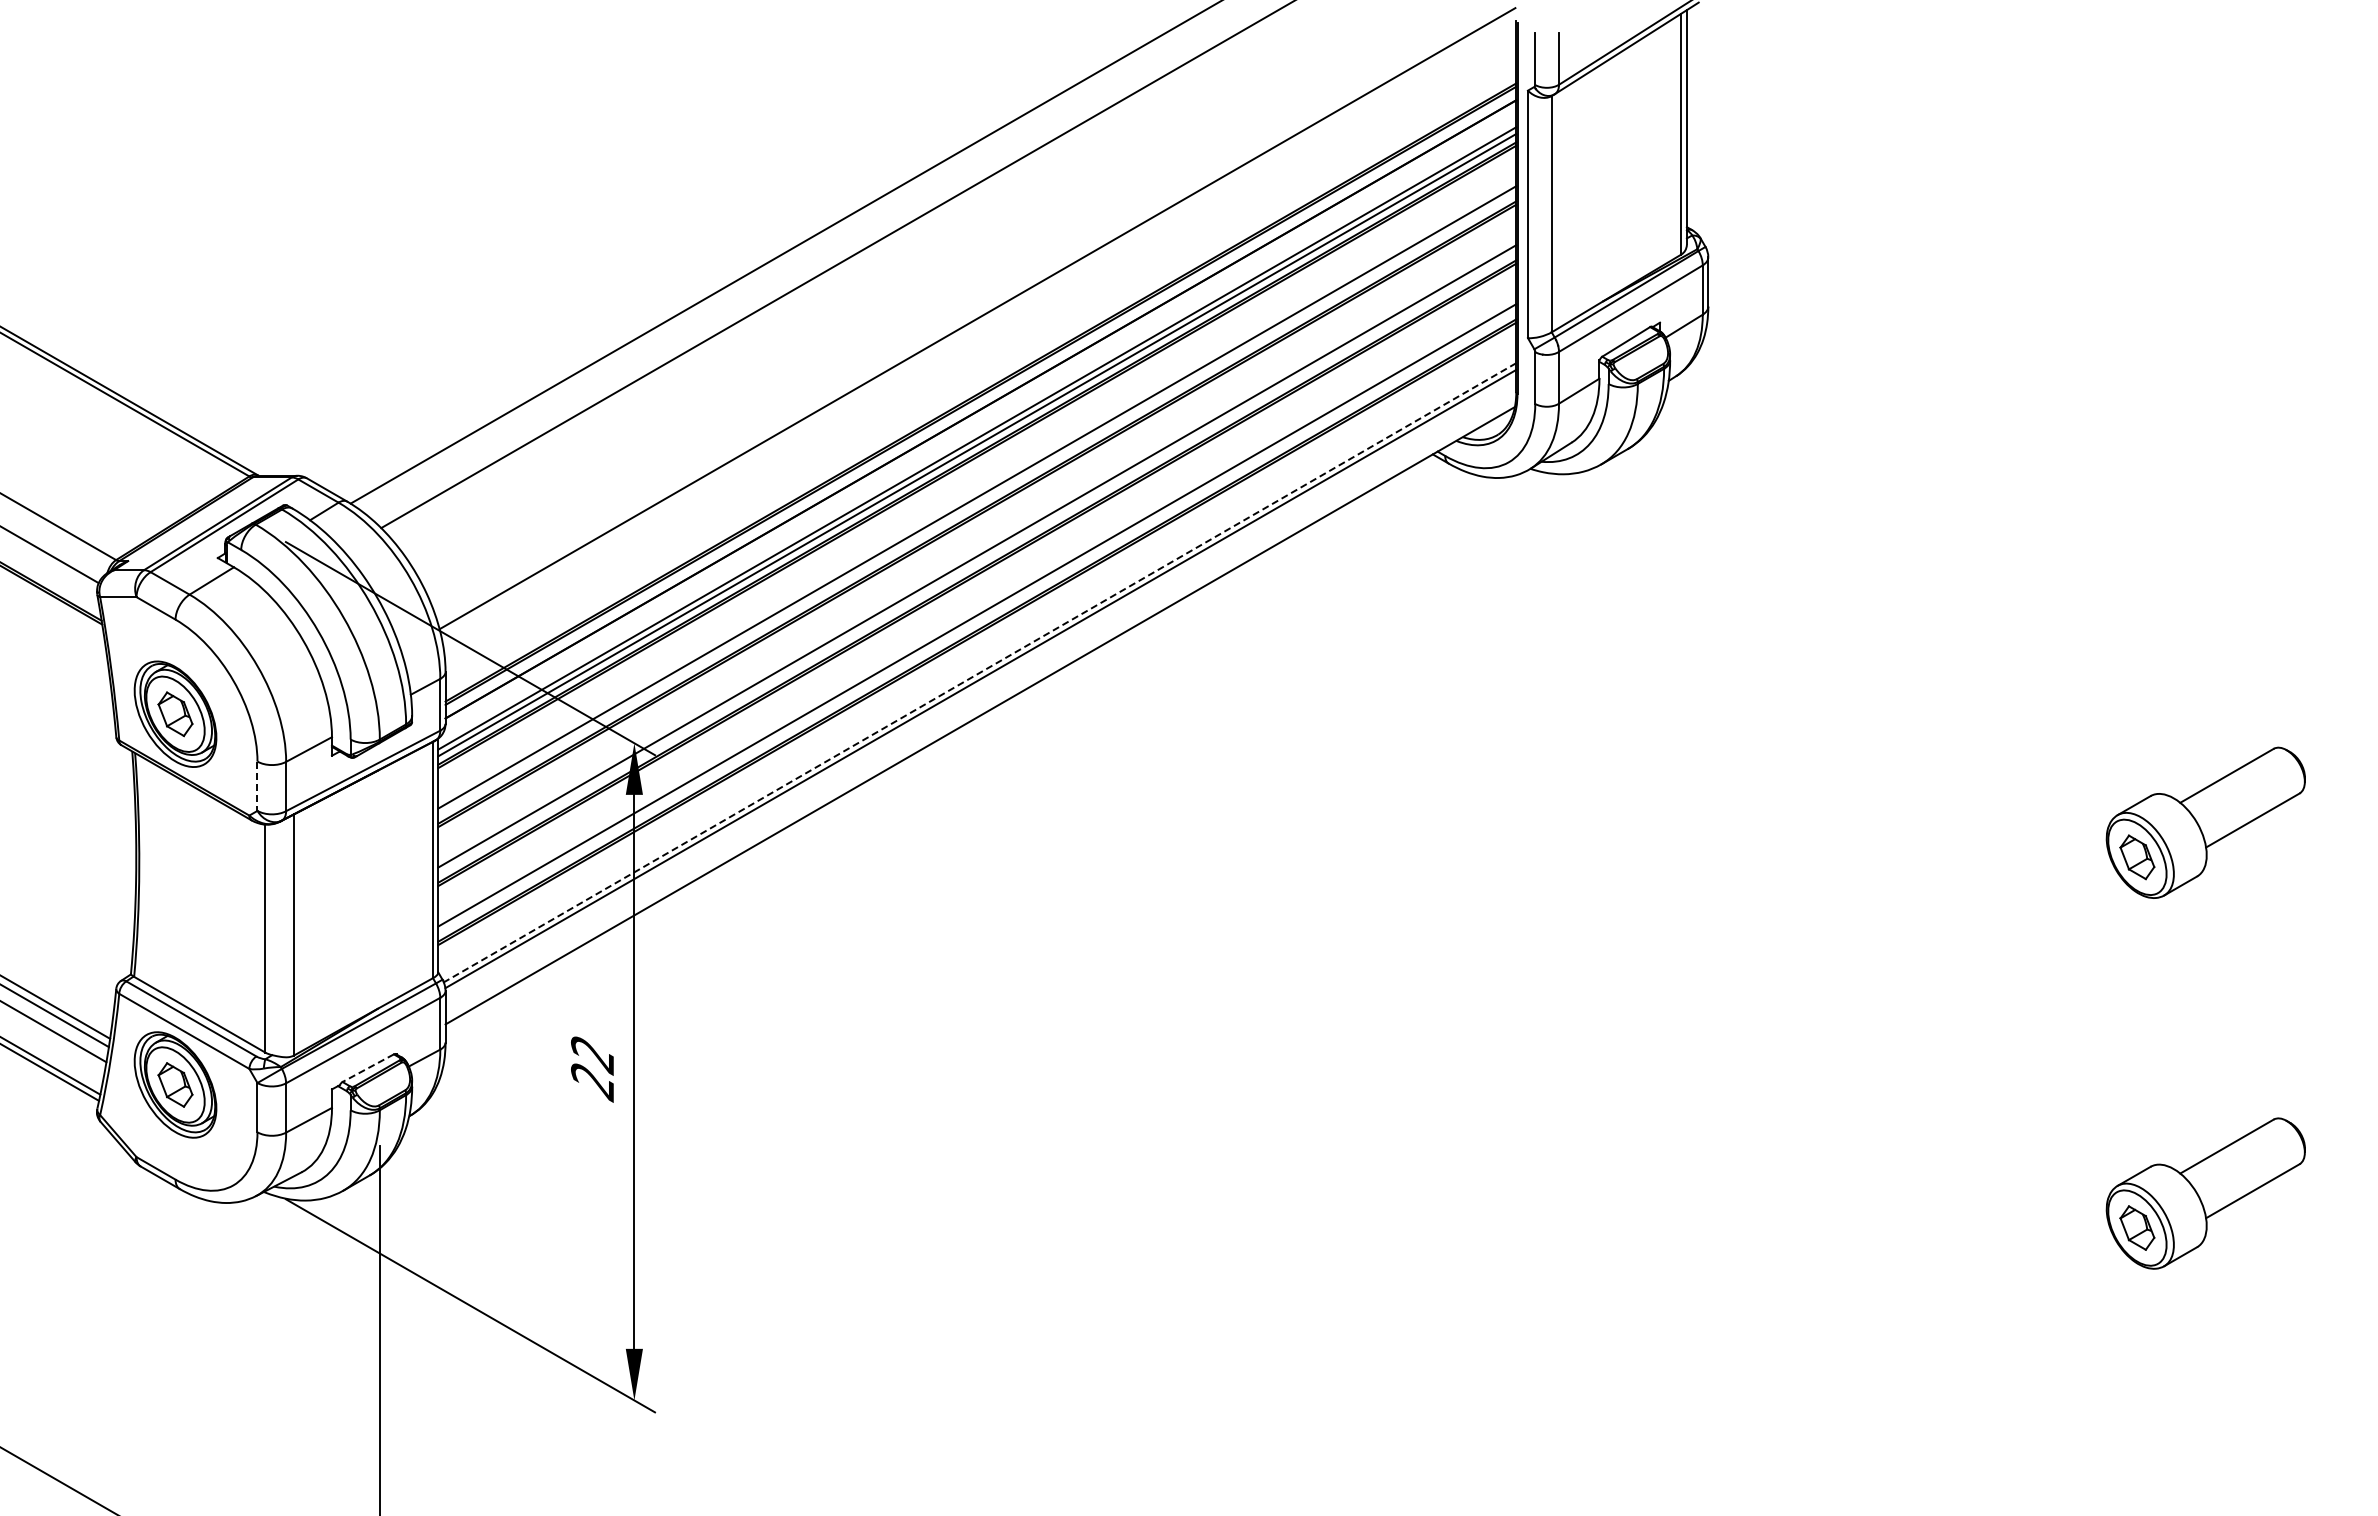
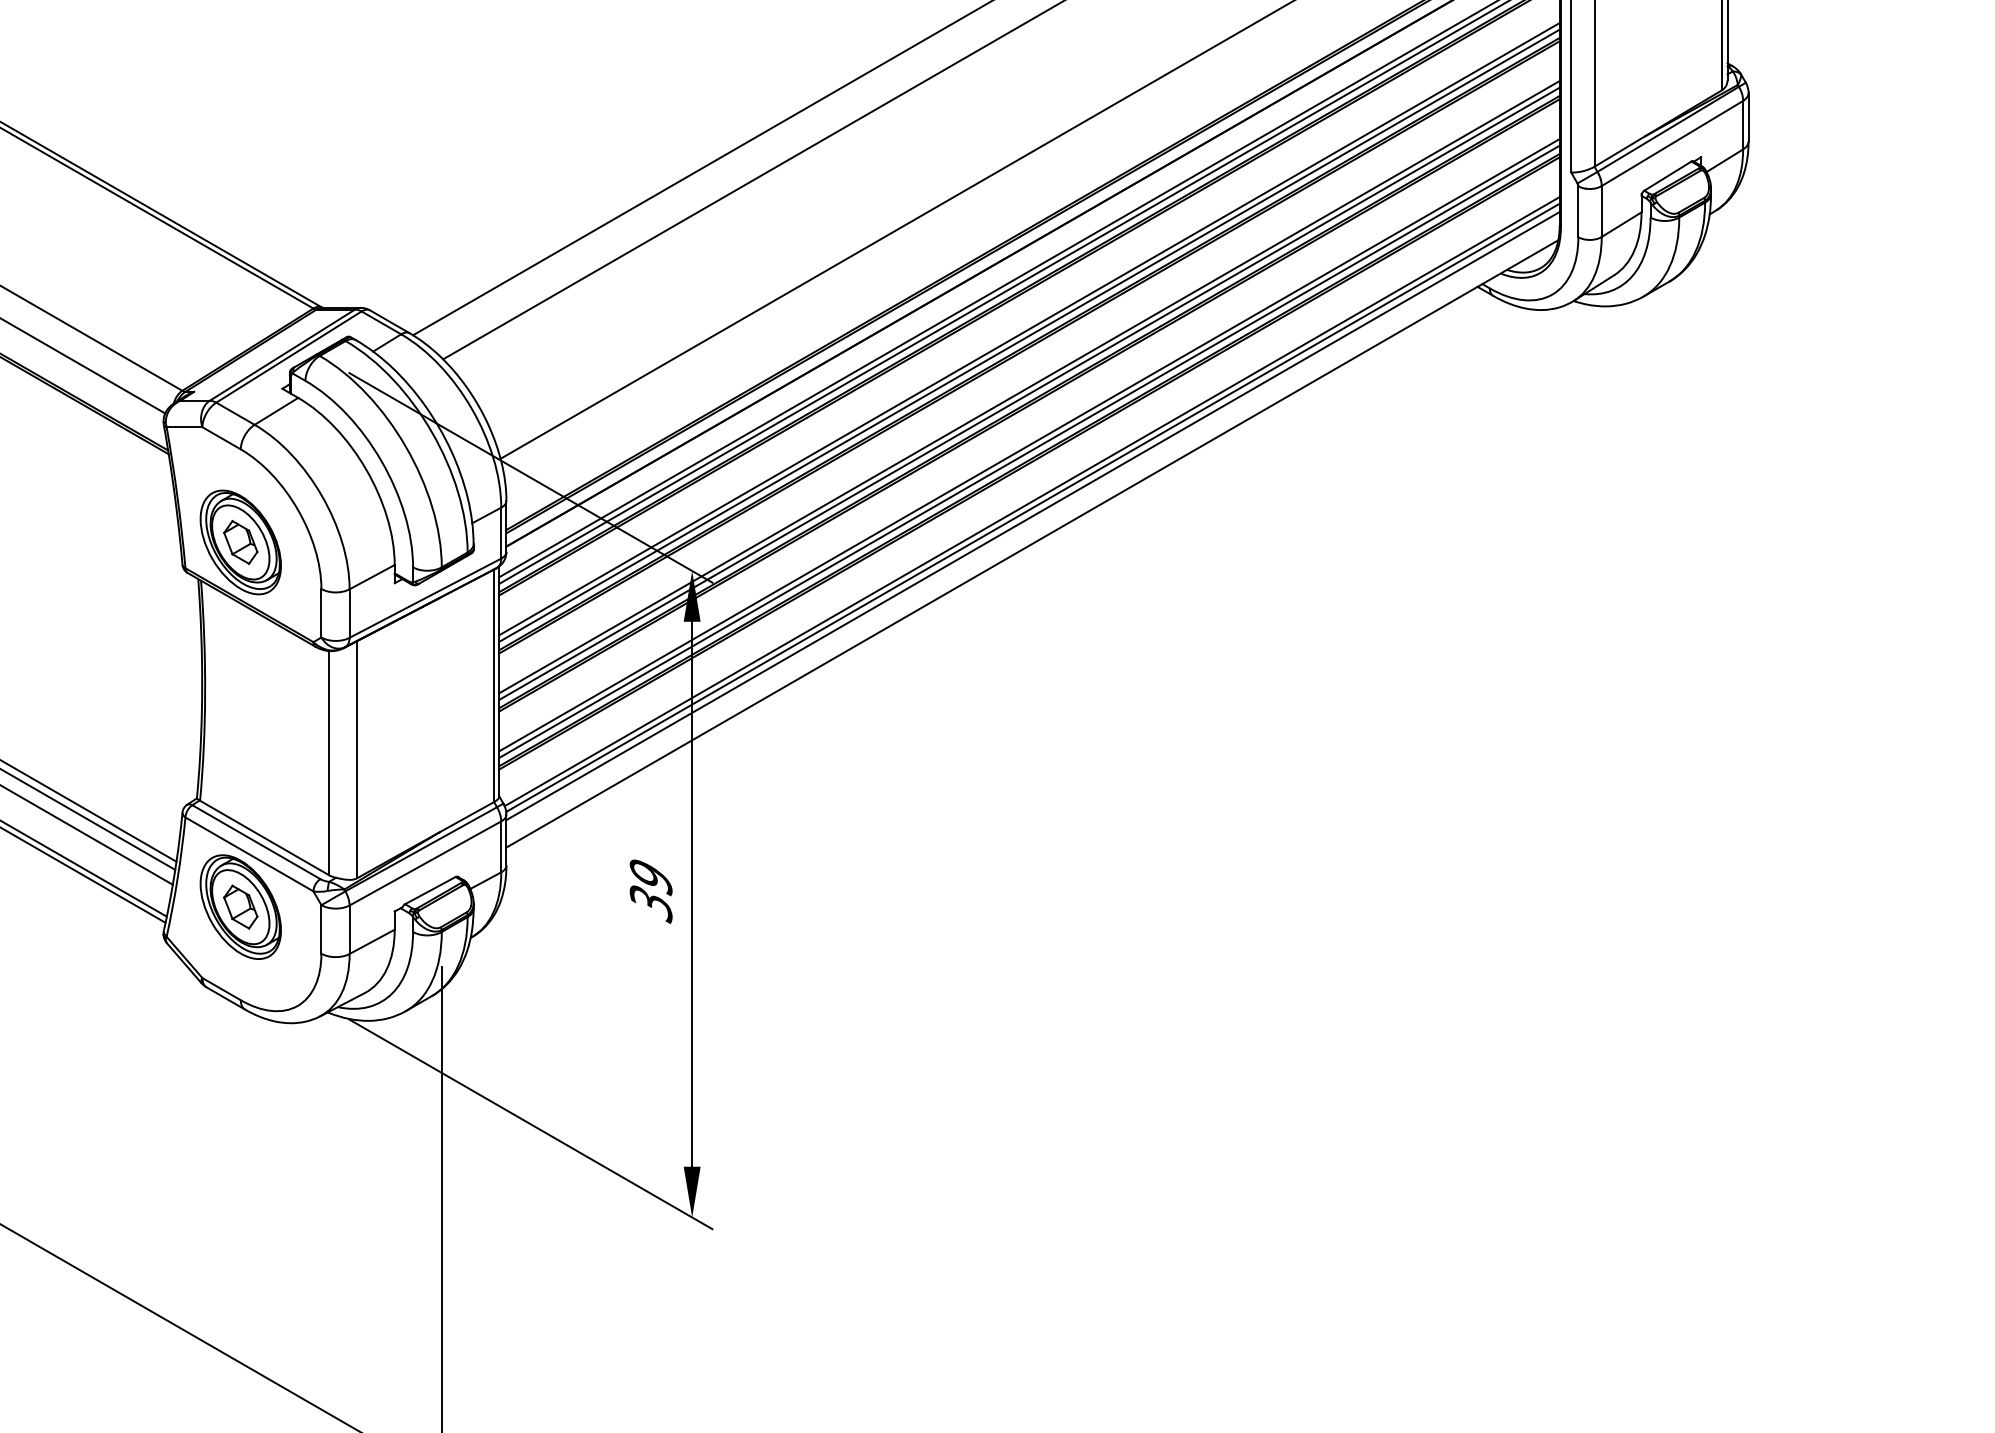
line: (977, 503) -> (1029, 335), added
line: (977, 562) -> (1029, 393), added
line: (977, 621) -> (1029, 451), added
line: (979, 673) -> (1031, 502), dashed -> solid
line: (980, 687) -> (1032, 516), added
line: (257, 786) -> (321, 613), dashed -> solid
line: (367, 1068) -> (429, 890), dashed -> solid
text: (592, 1069) -> (650, 891), 22 -> 39

